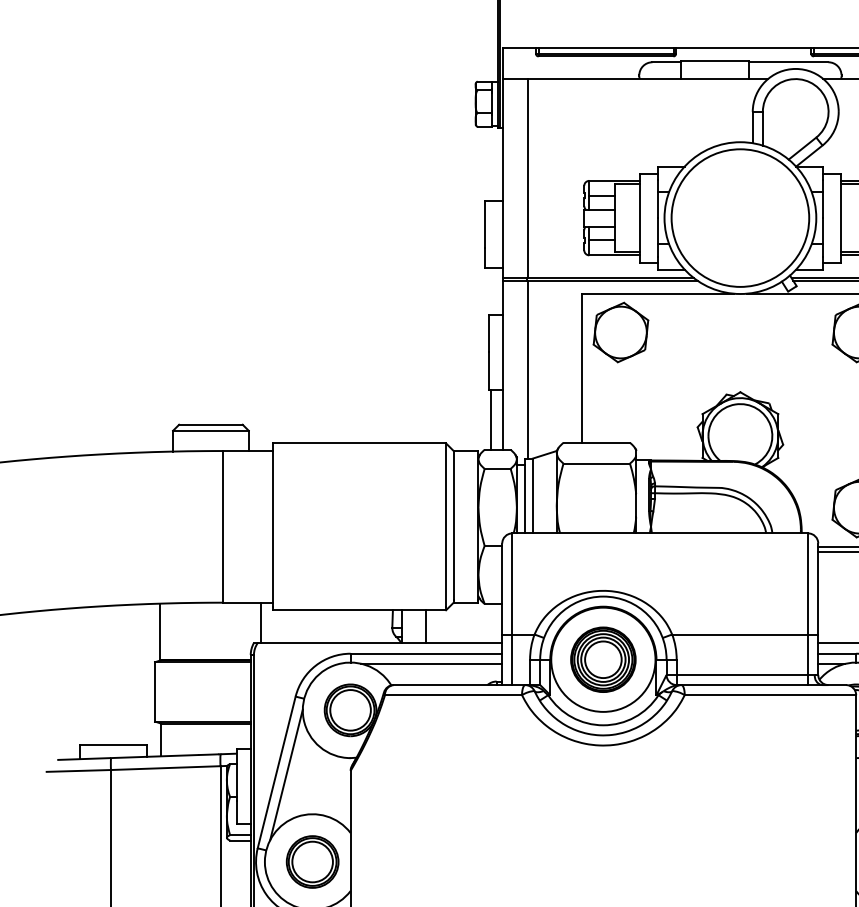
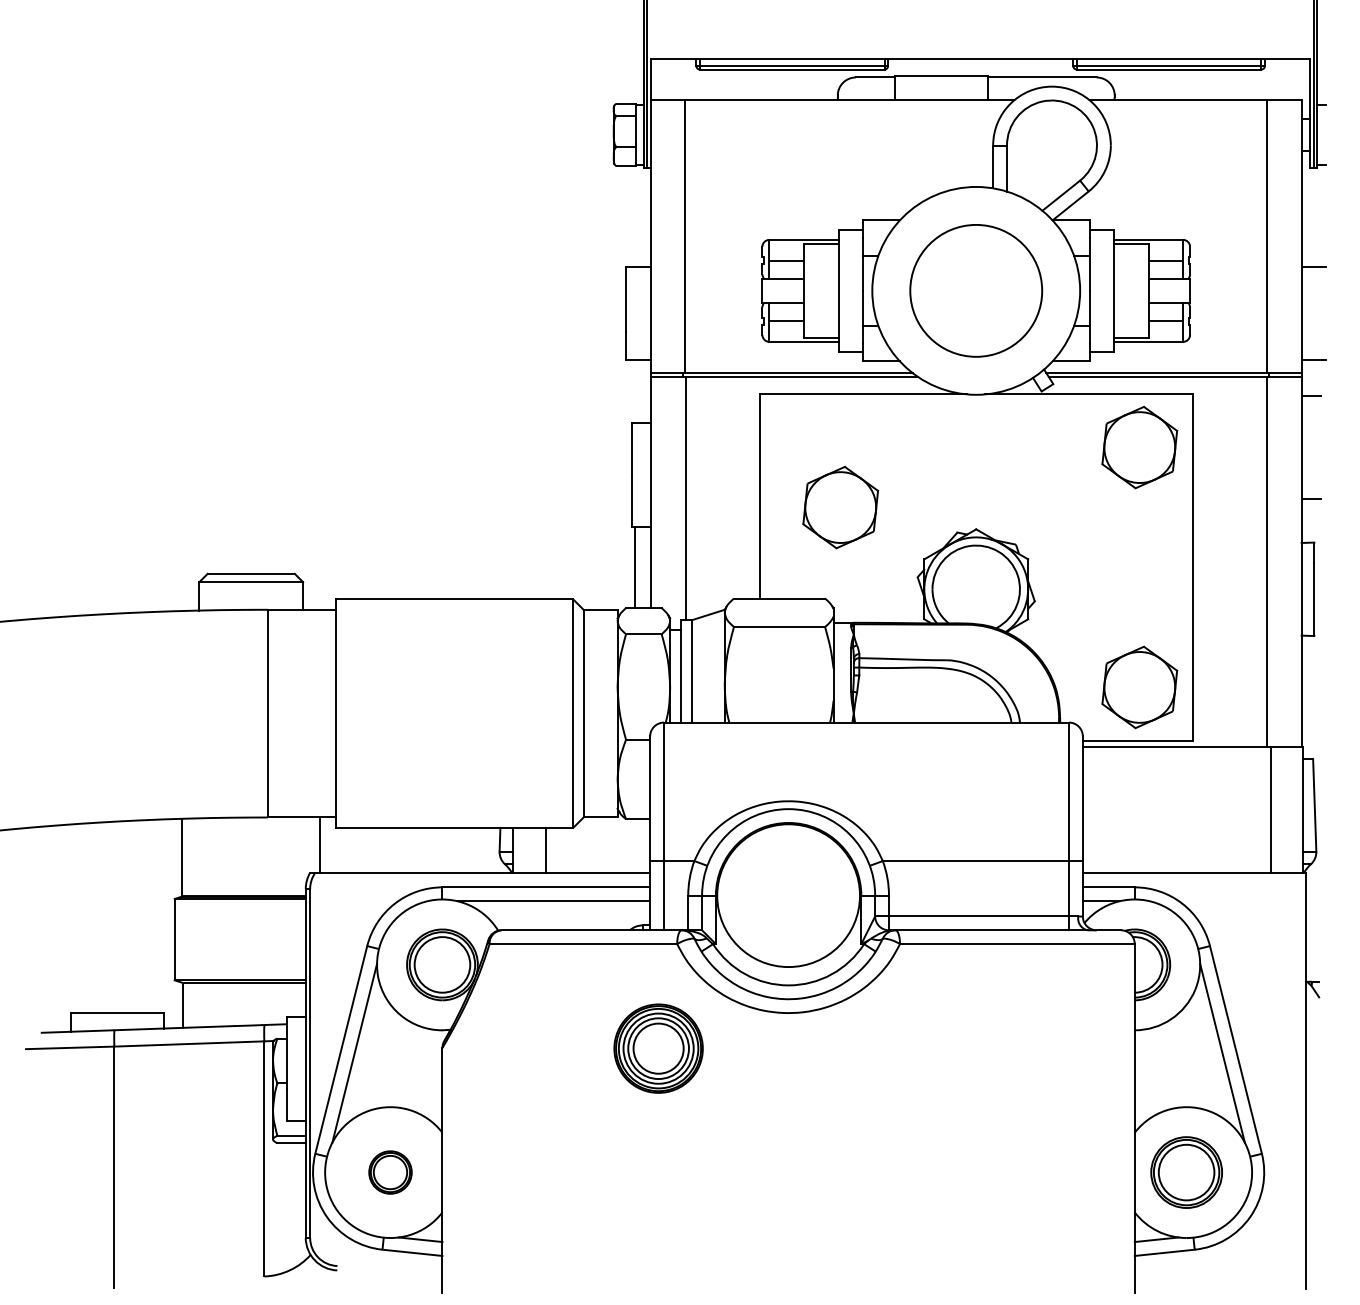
circle: (740, 217) -> (976, 290), size x0.7
part: (620, 332) -> (840, 507), moved
part: (603, 659) -> (658, 1048), moved
part: (312, 861) -> (390, 1172), size x0.6

